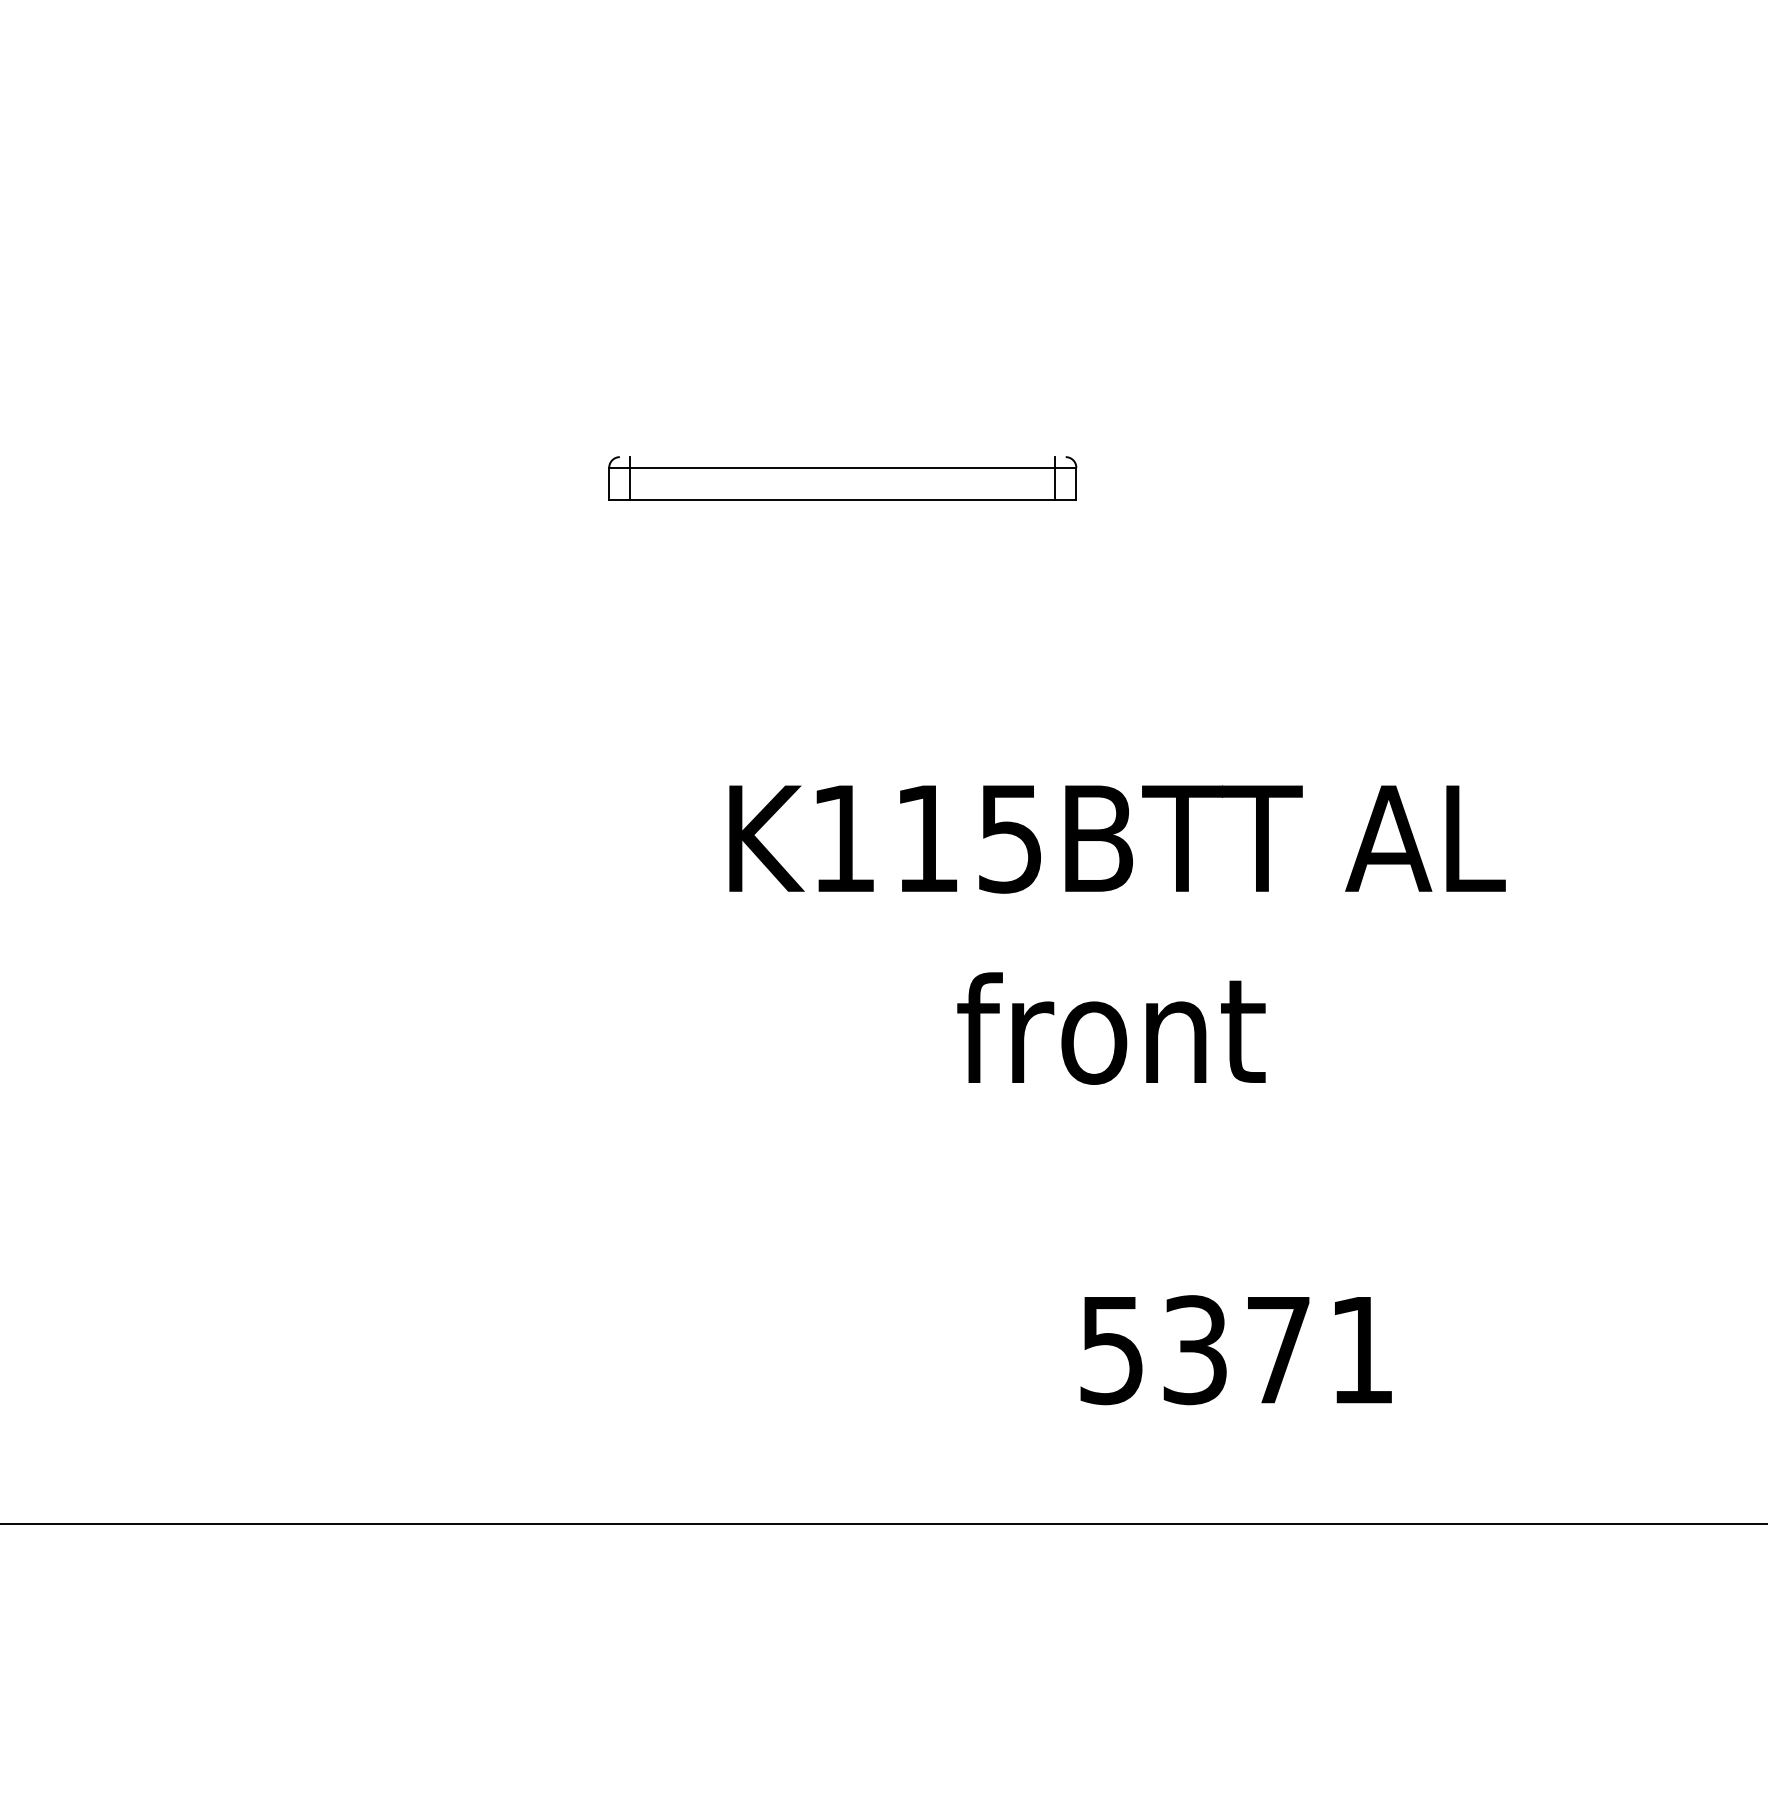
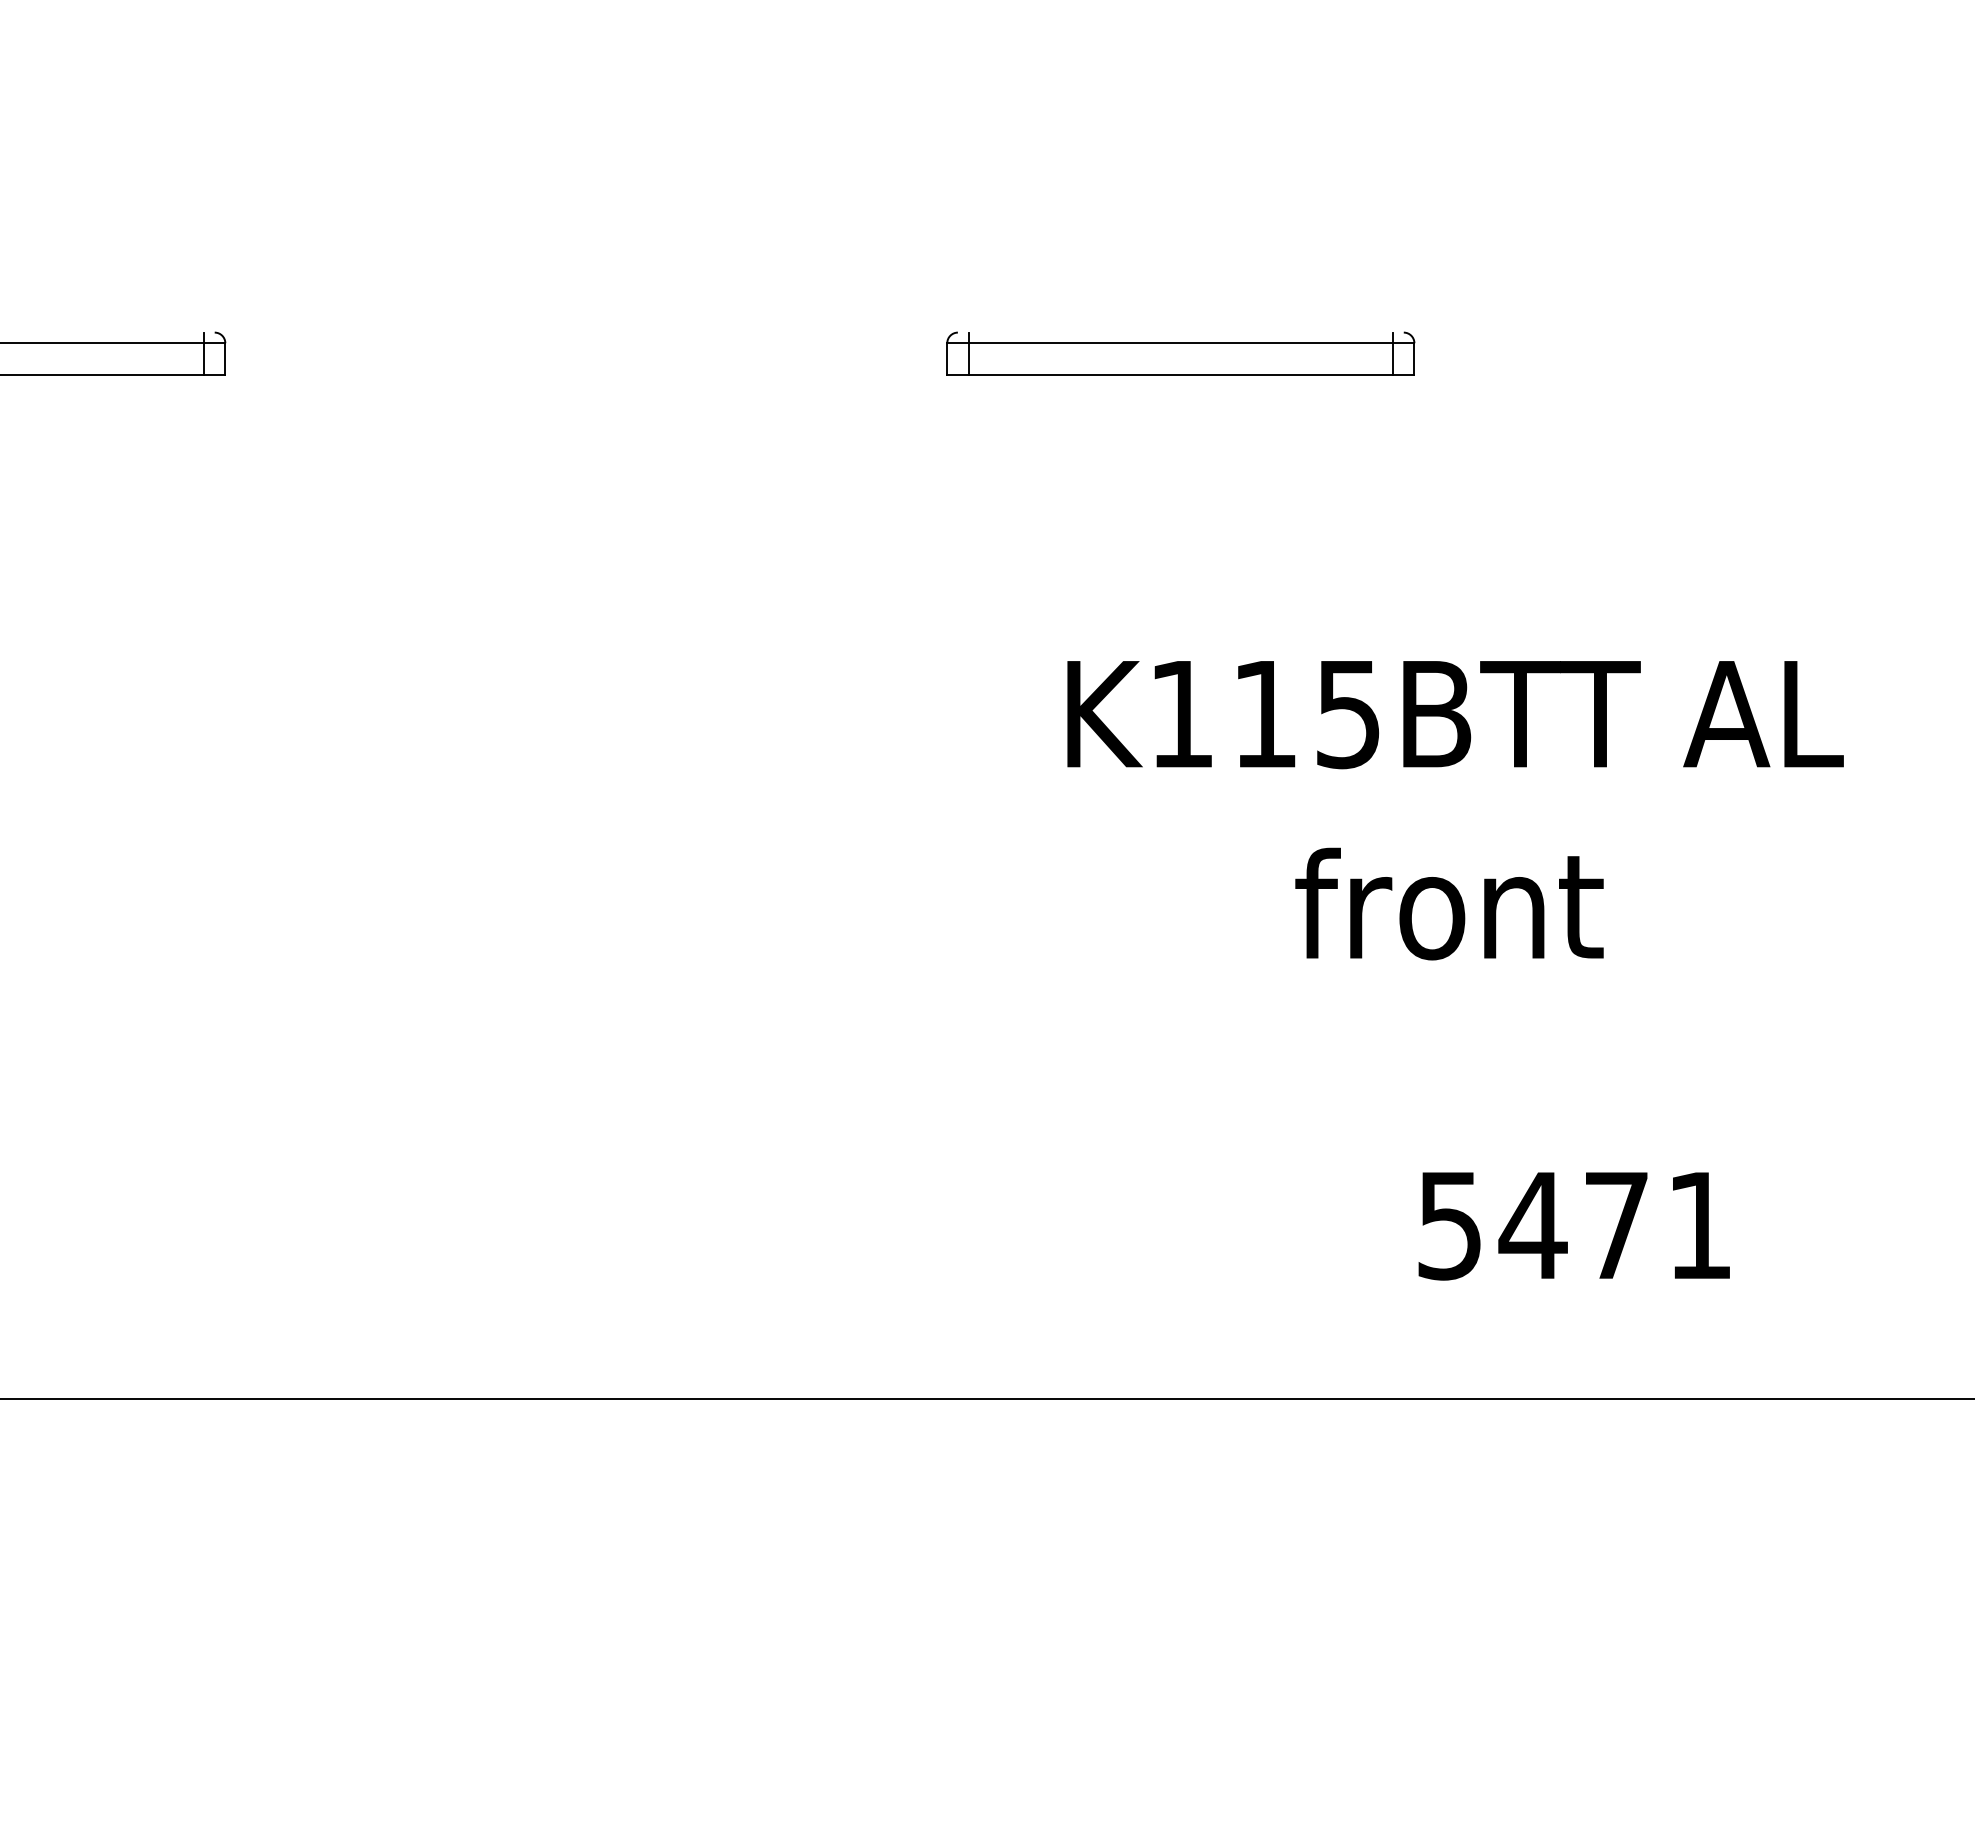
text: (1194, 1350) -> (1532, 1225), 5371 -> 5471

